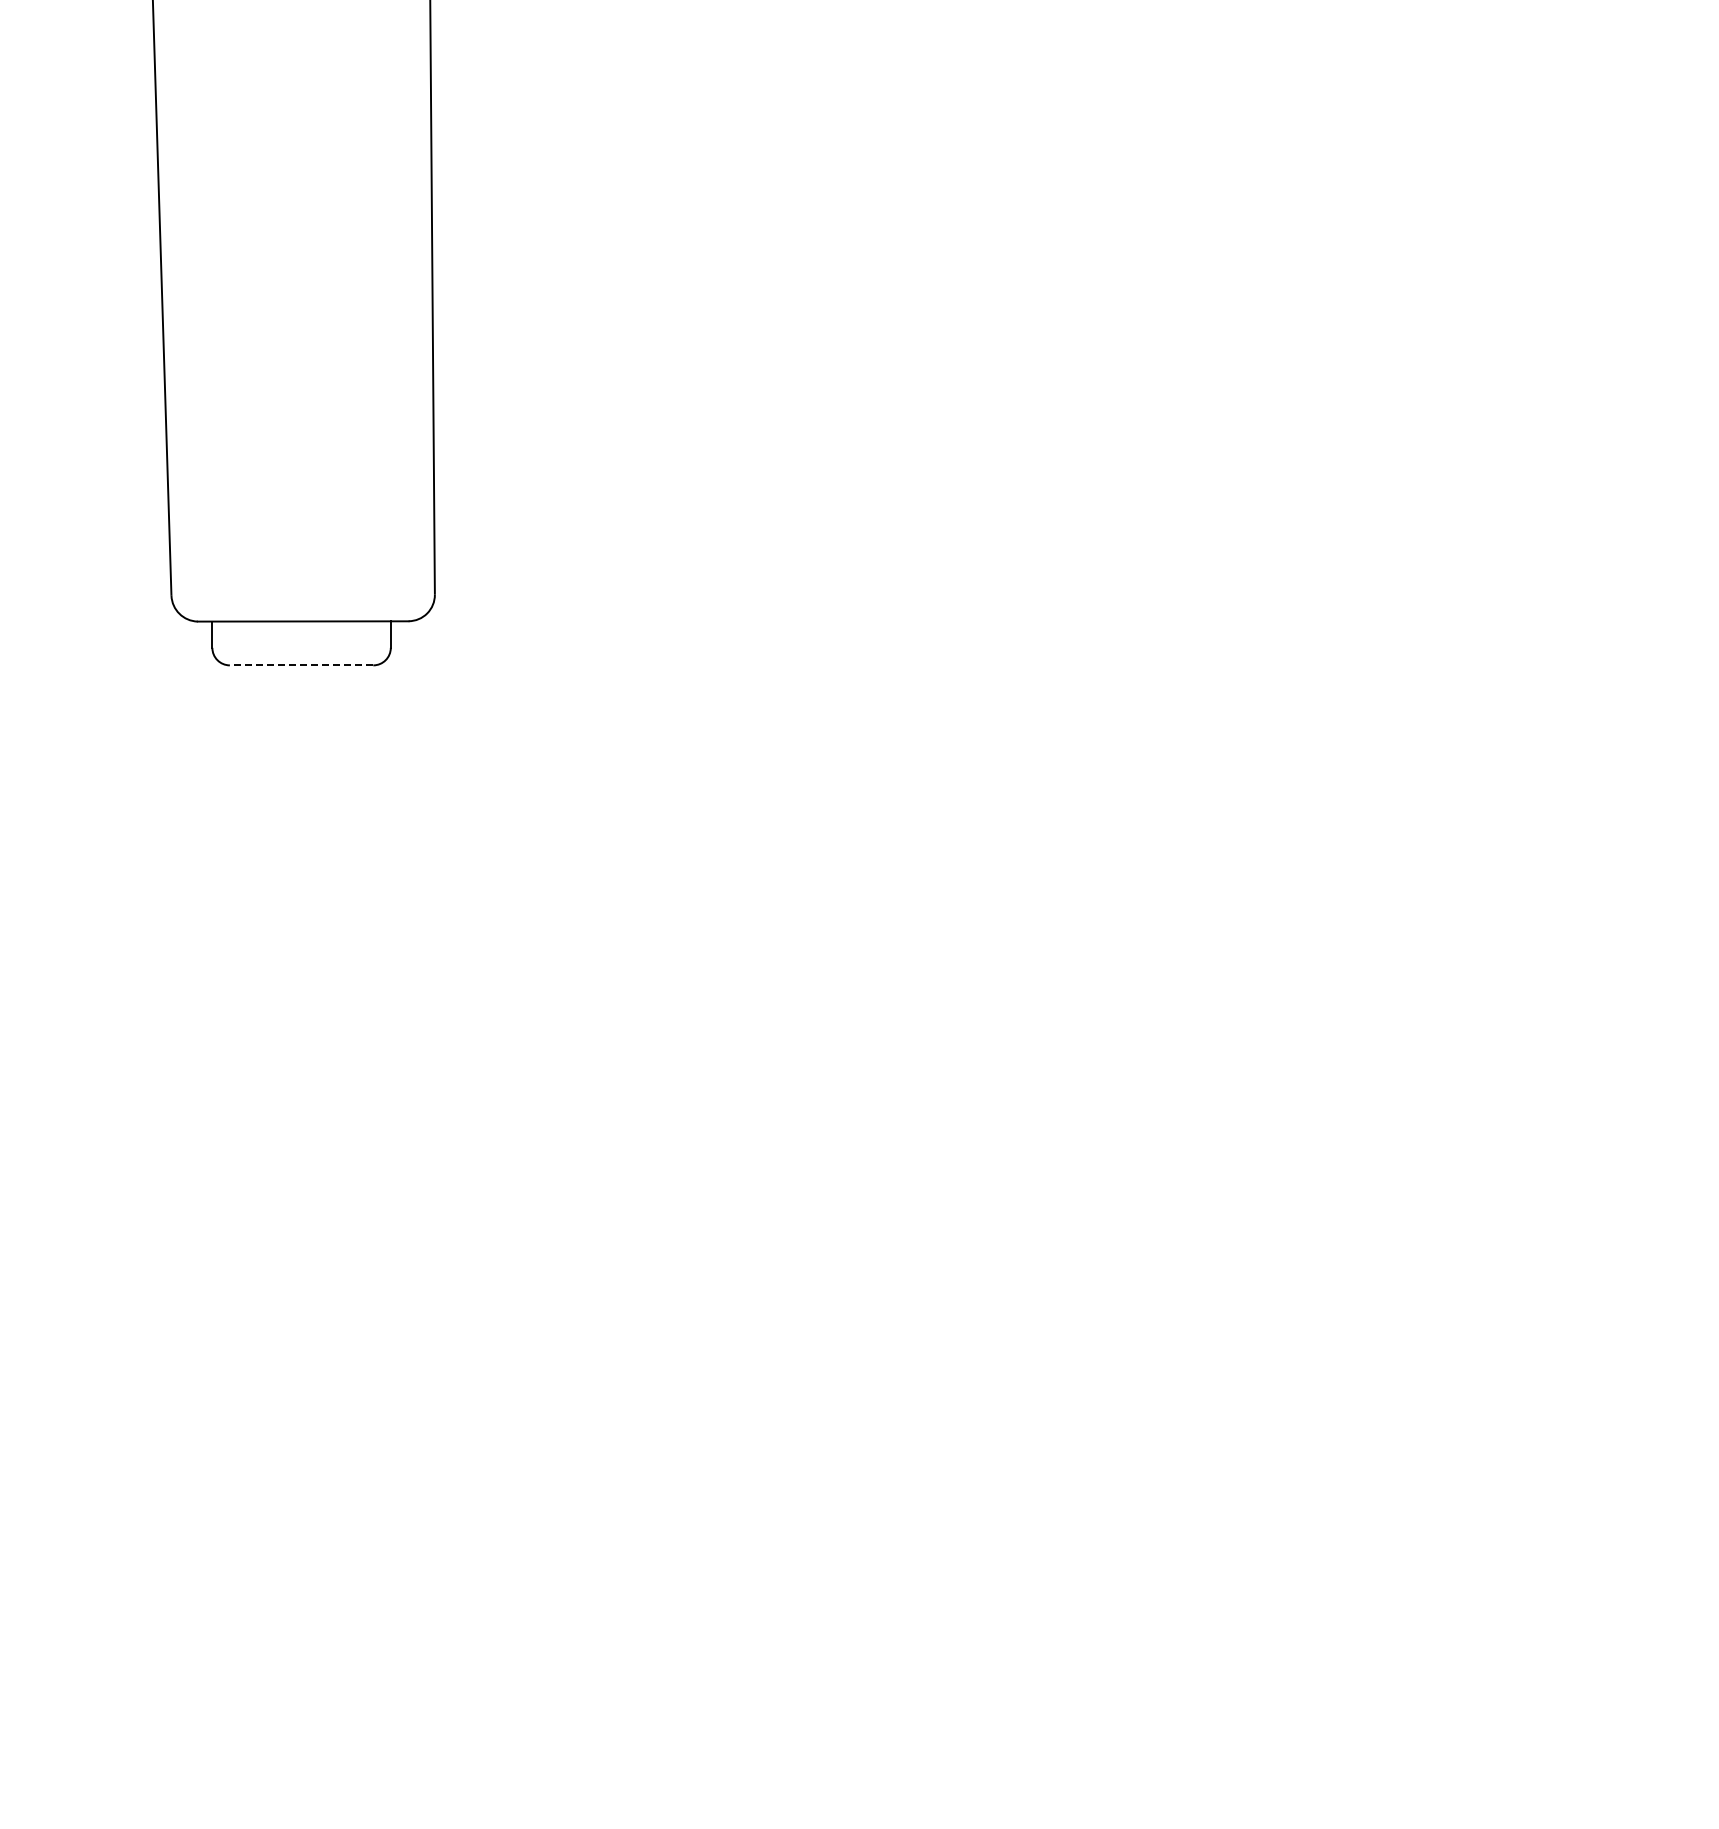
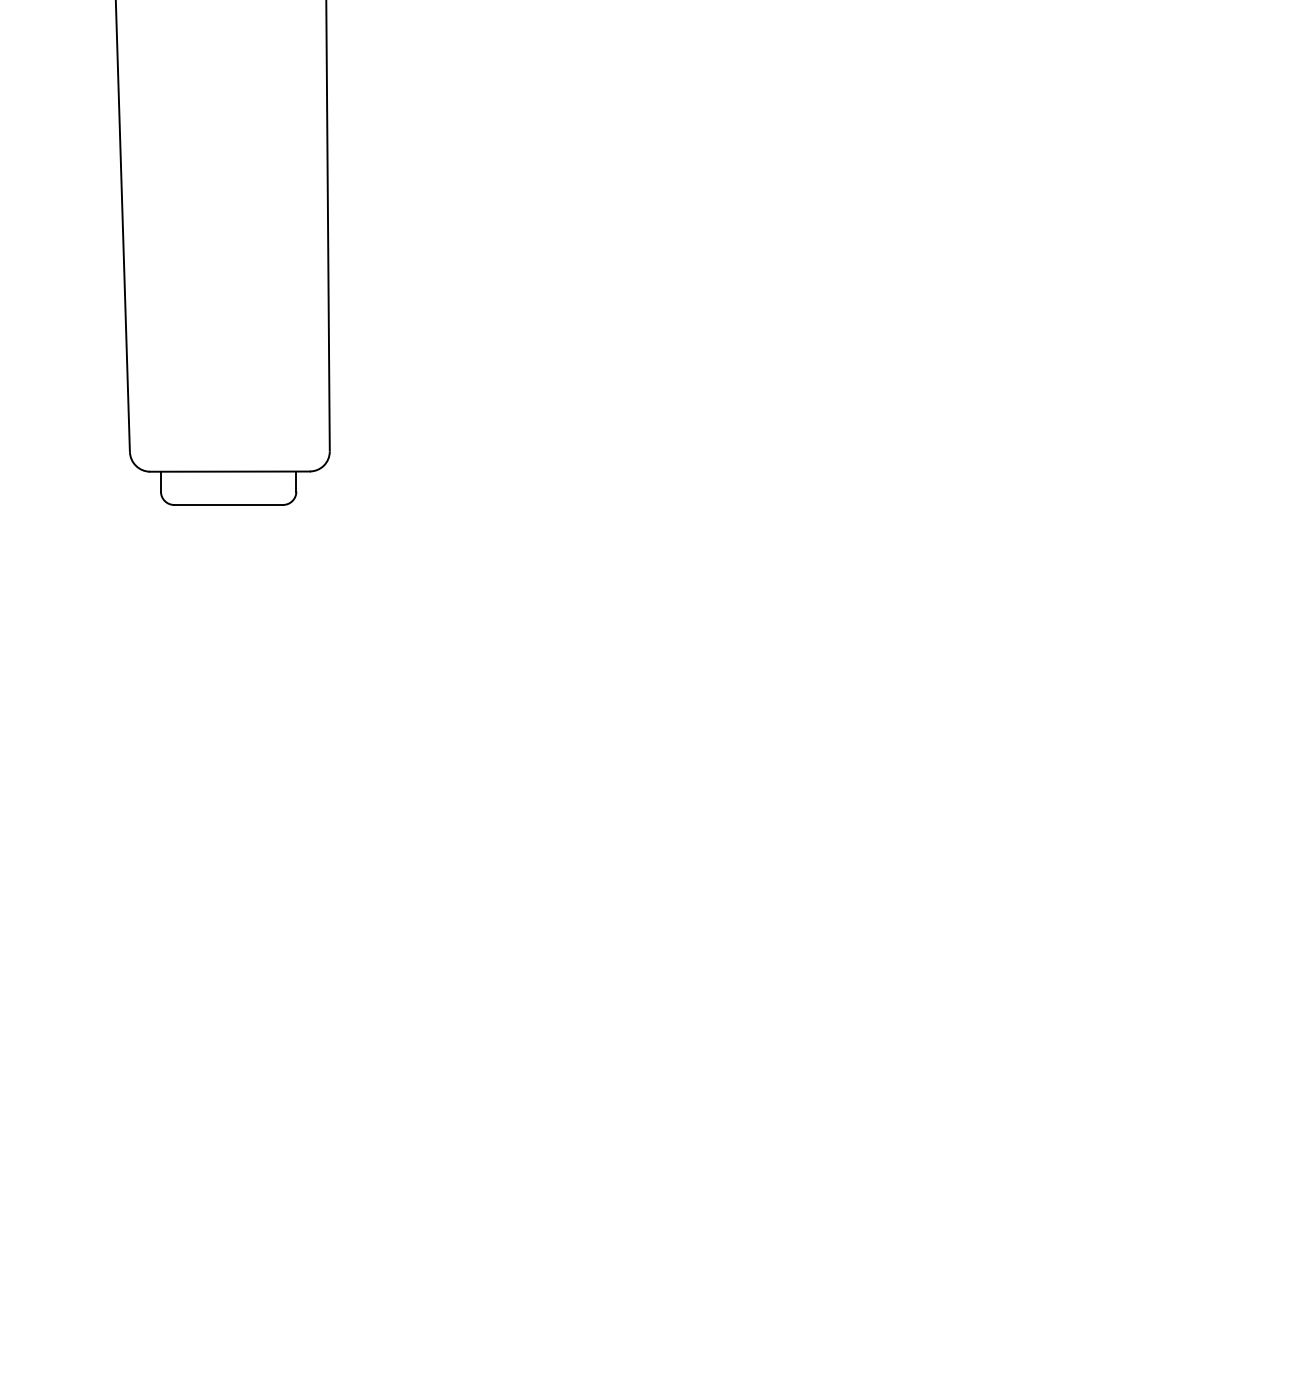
line: (301, 665) -> (228, 505), dashed -> solid

